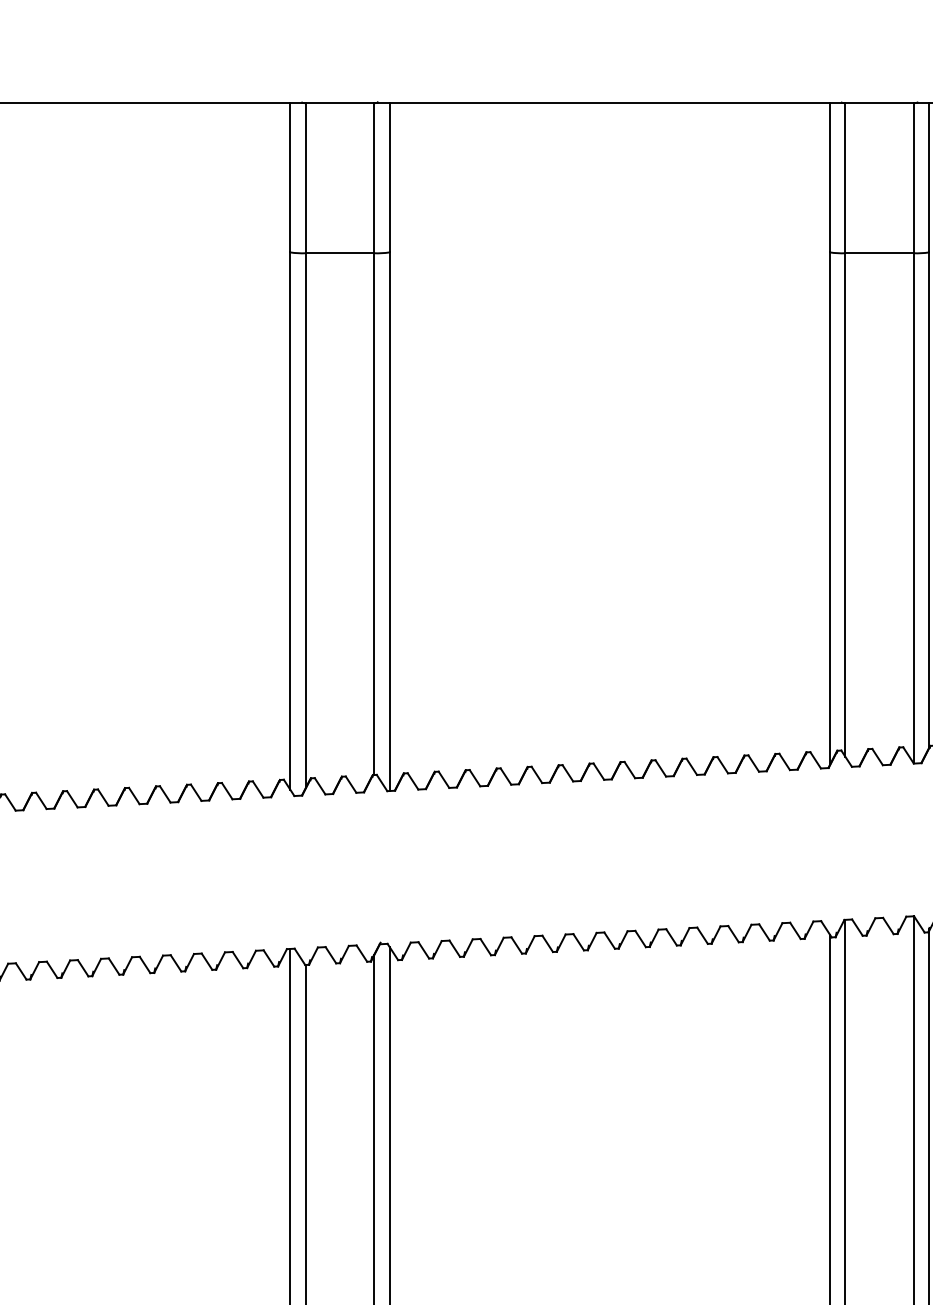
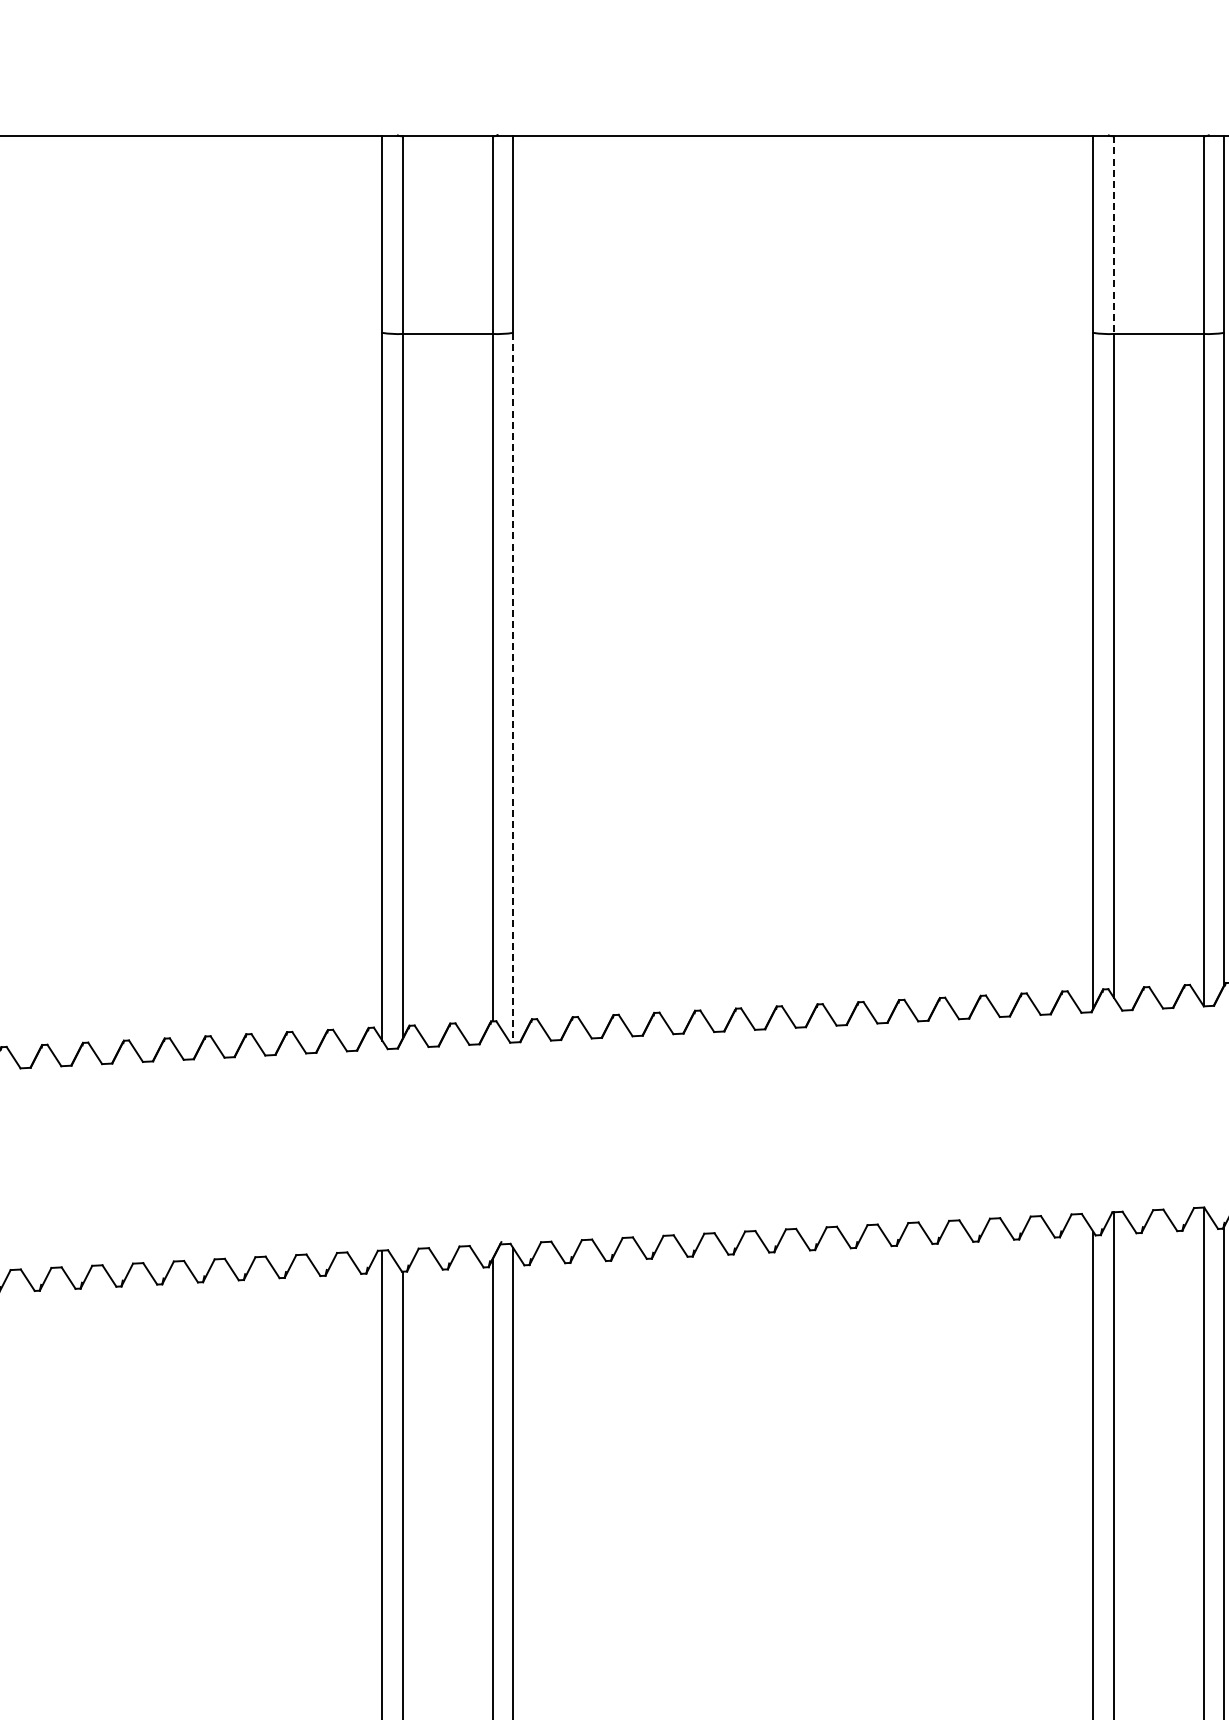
line: (845, 178) -> (1113, 235), solid -> dashed
line: (389, 521) -> (513, 687), solid -> dashed

